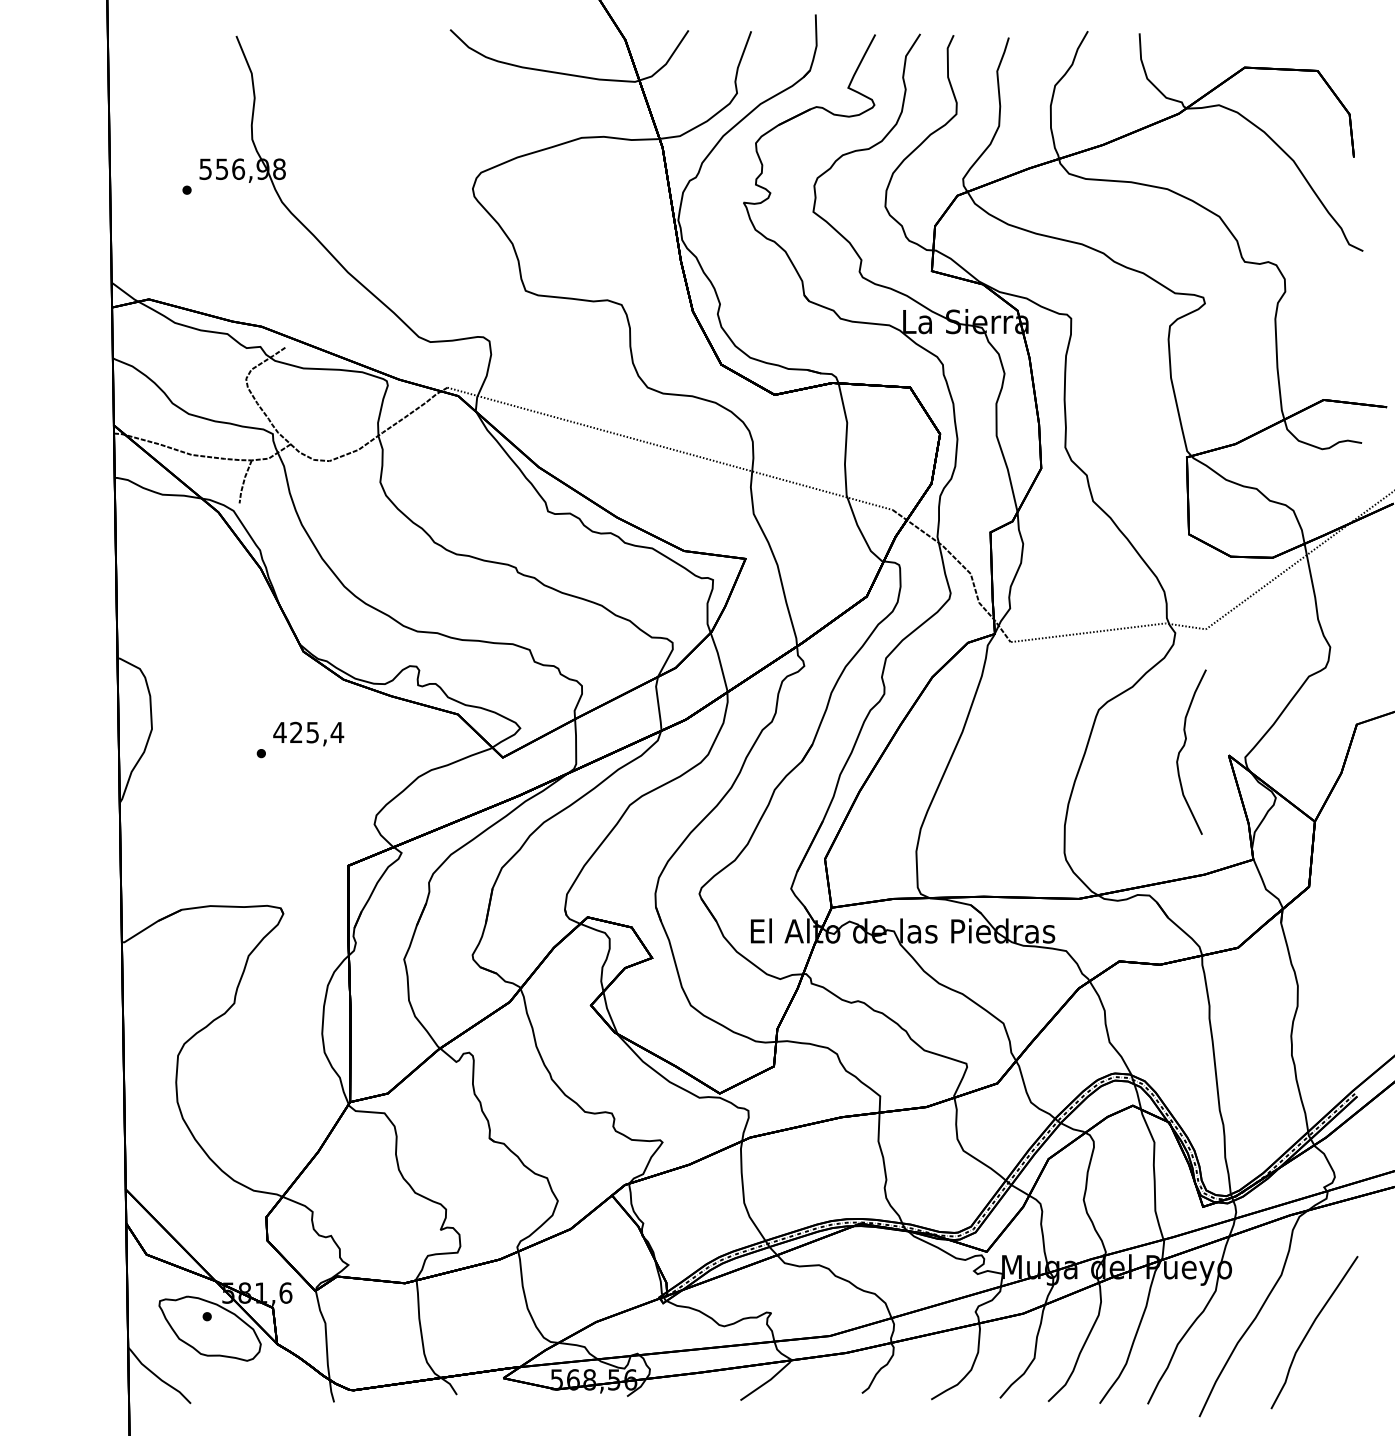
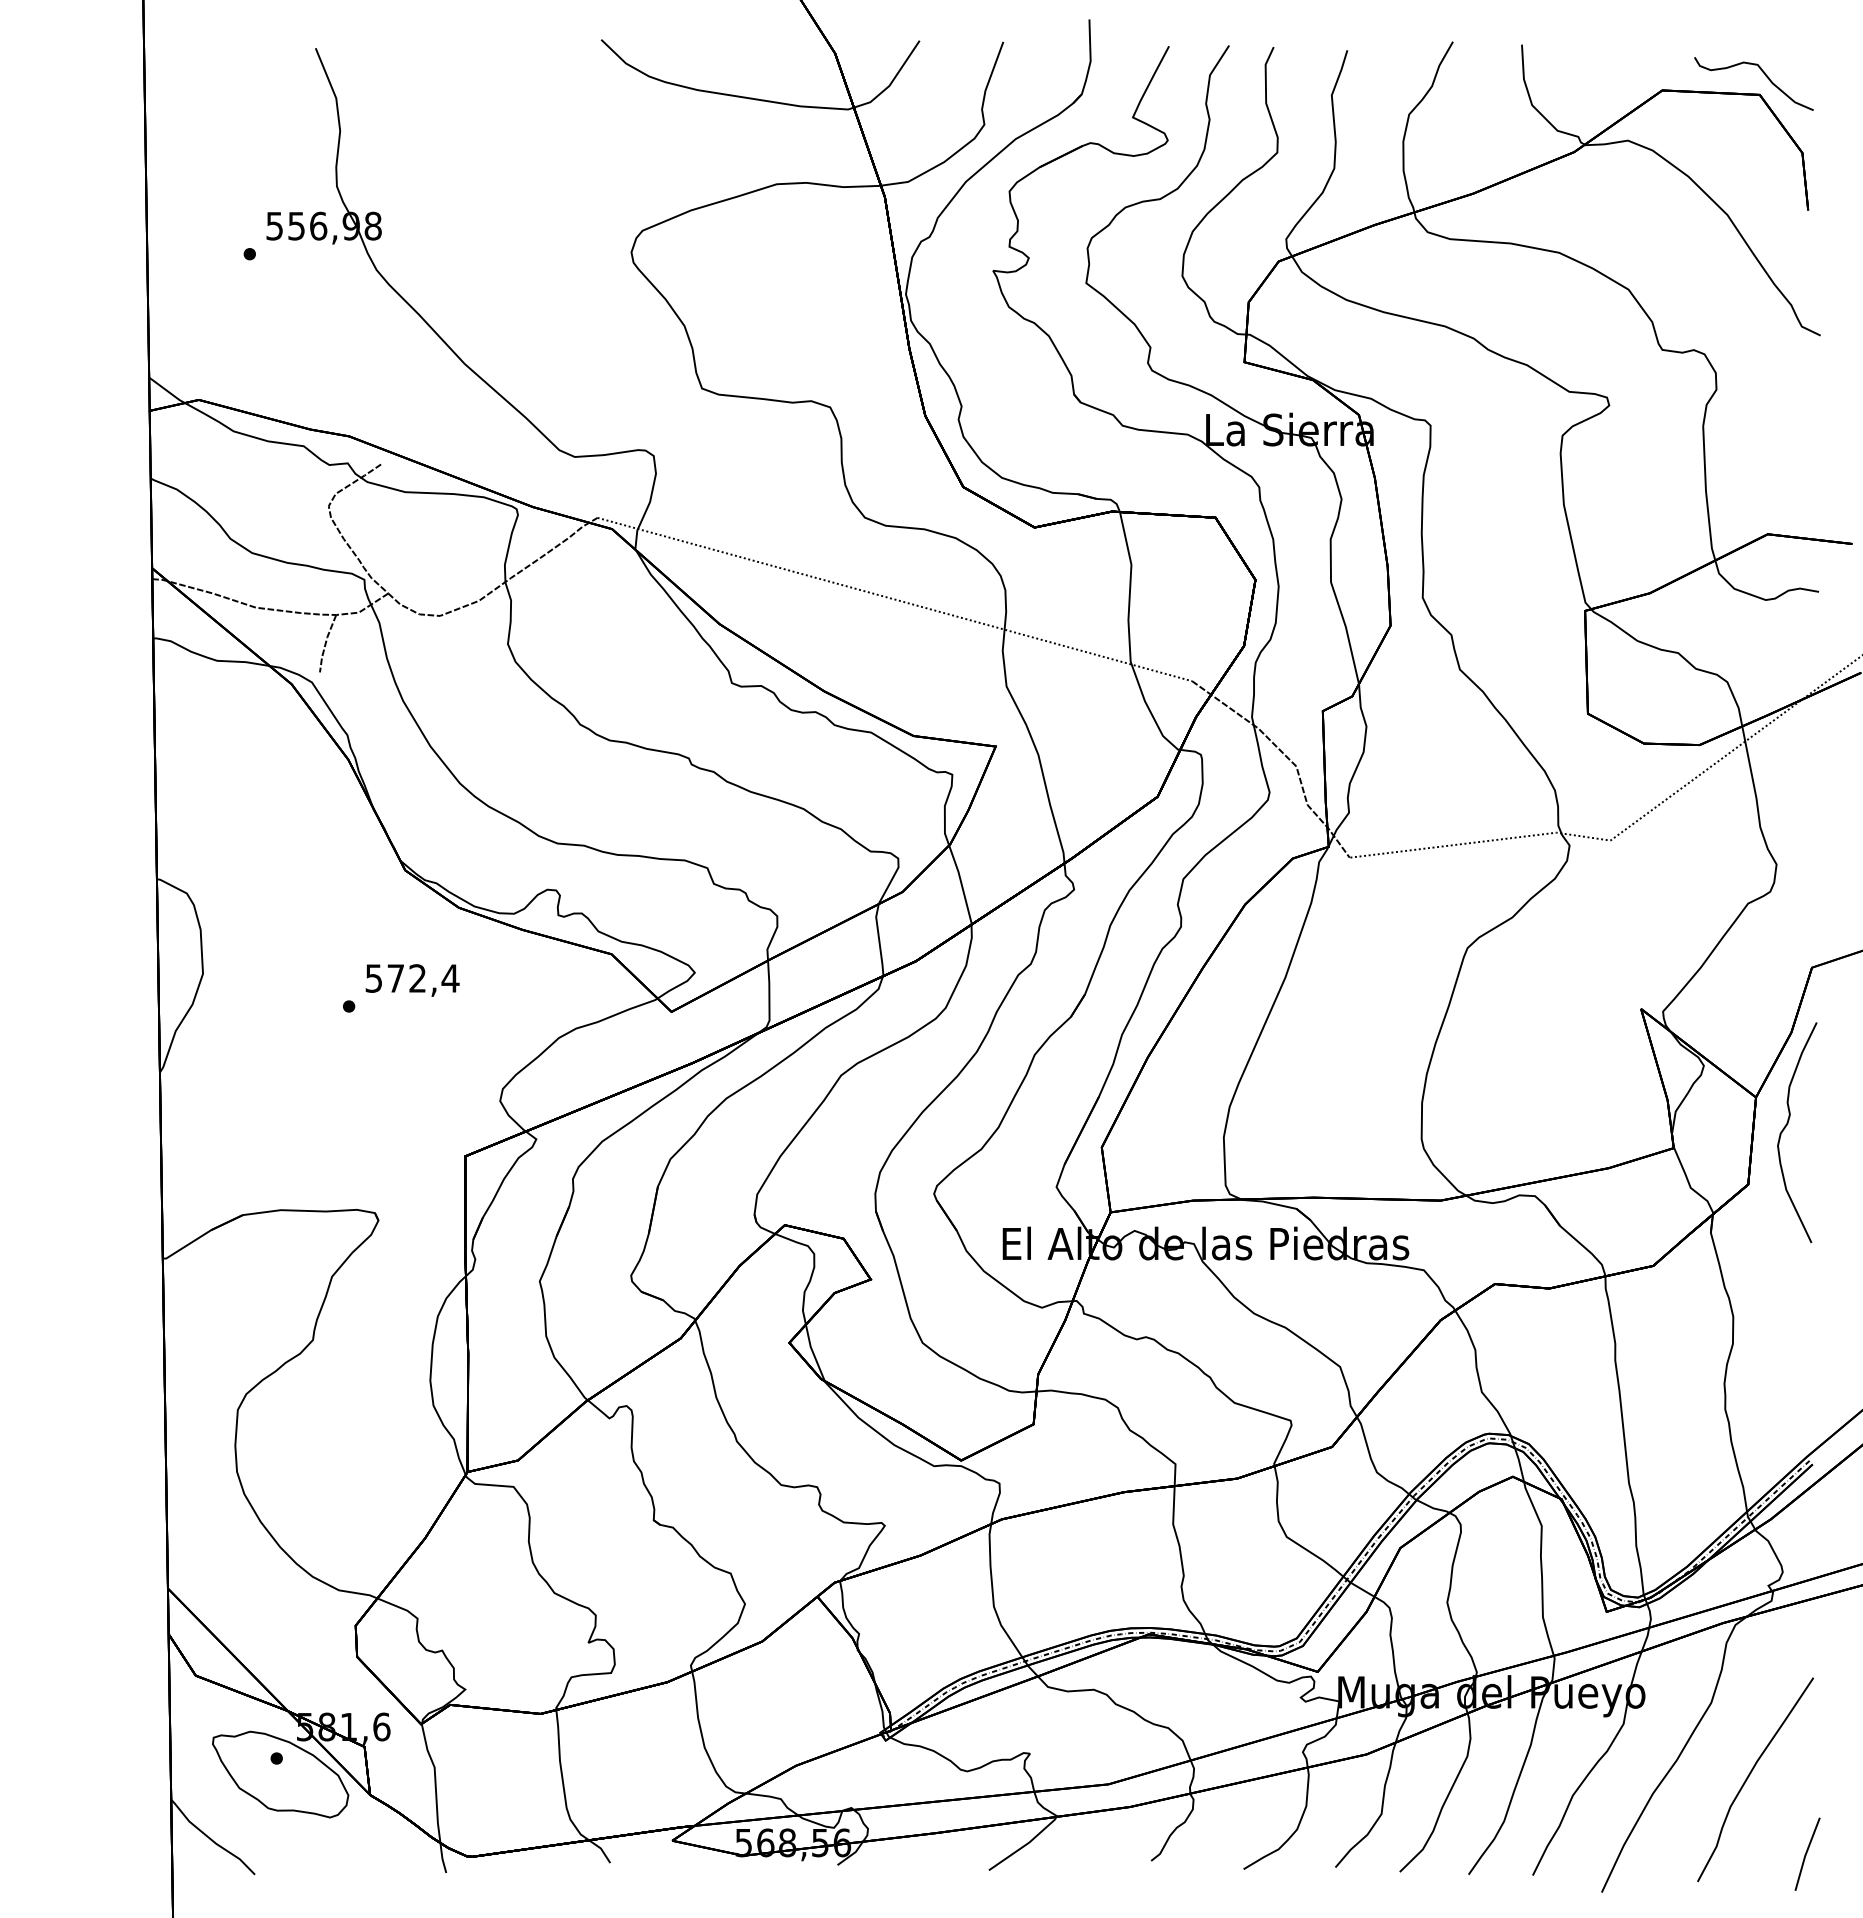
curve: (1321, 57) -> (1765, 76), added
text: (295, 732) -> (394, 978), 425,4 -> 572,4
curve: (1184, 746) -> (1787, 1125), moved
line: (1353, 1387) -> (1807, 1853), added

